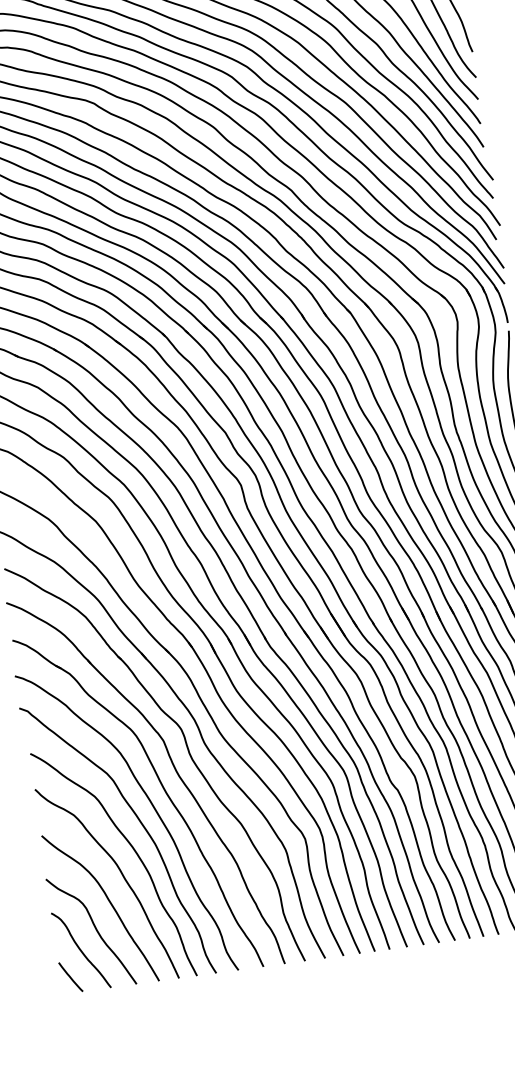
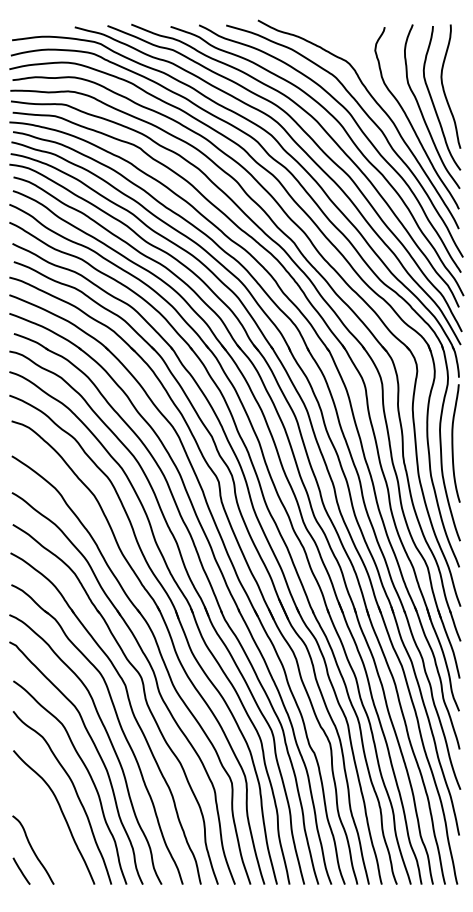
curve: (95, 930) -> (47, 835), removed

